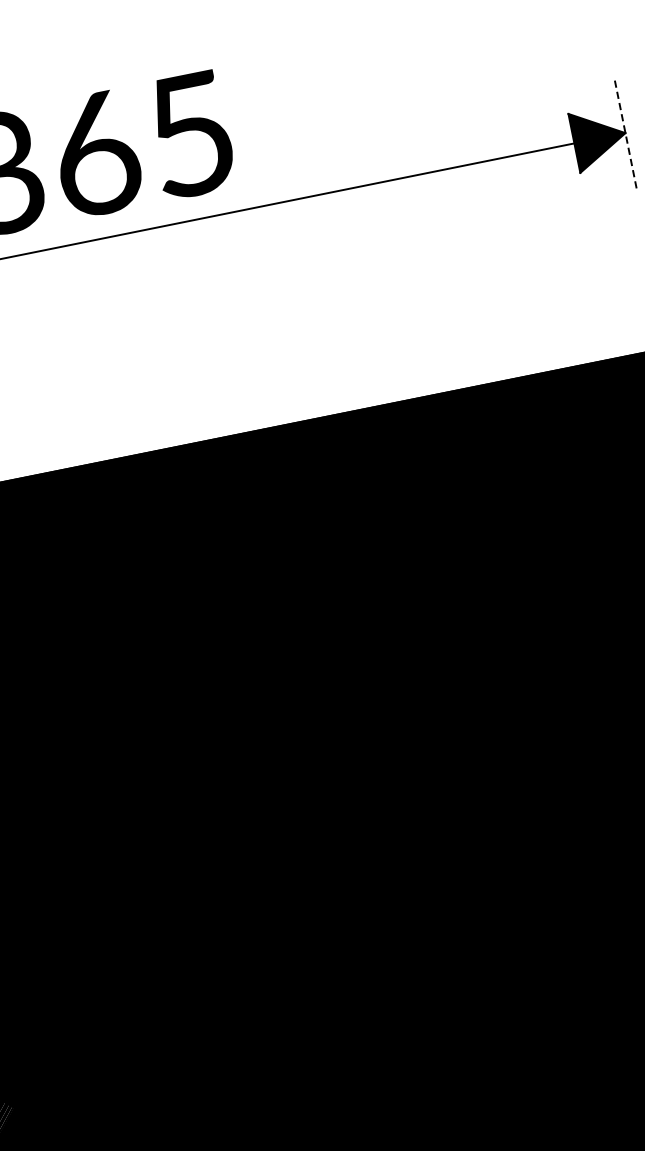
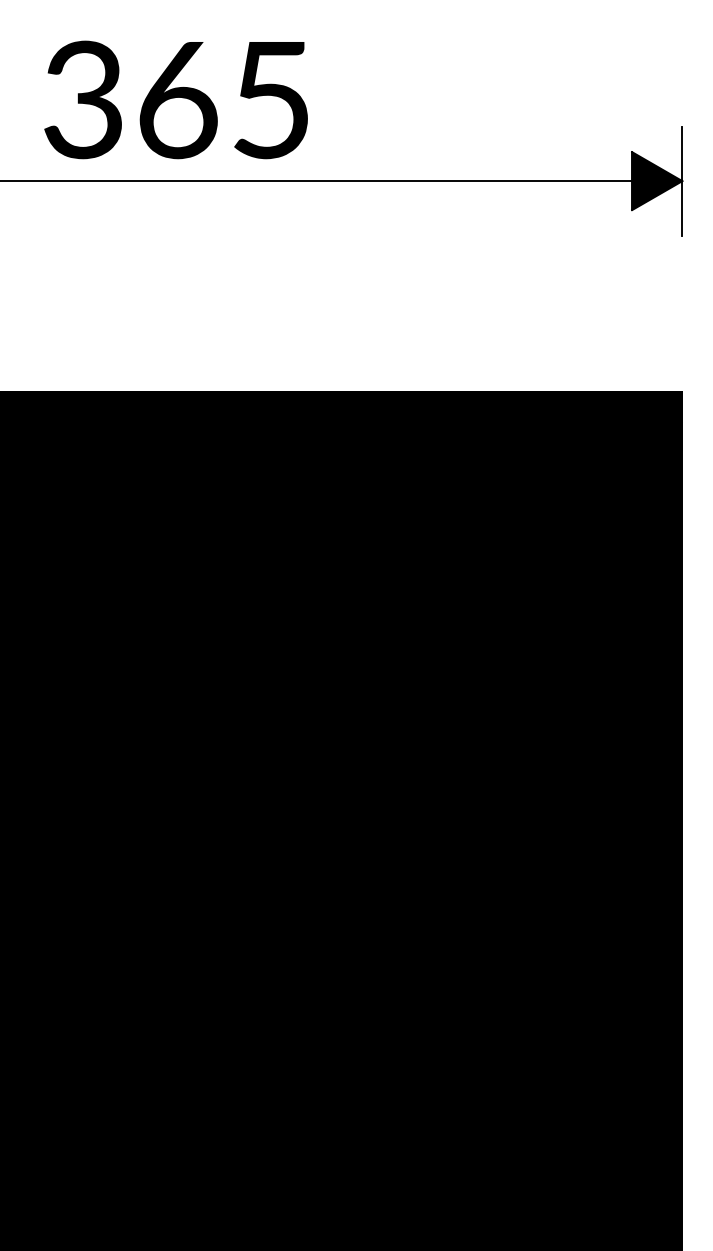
line: (625, 132) -> (682, 180), dashed -> solid

